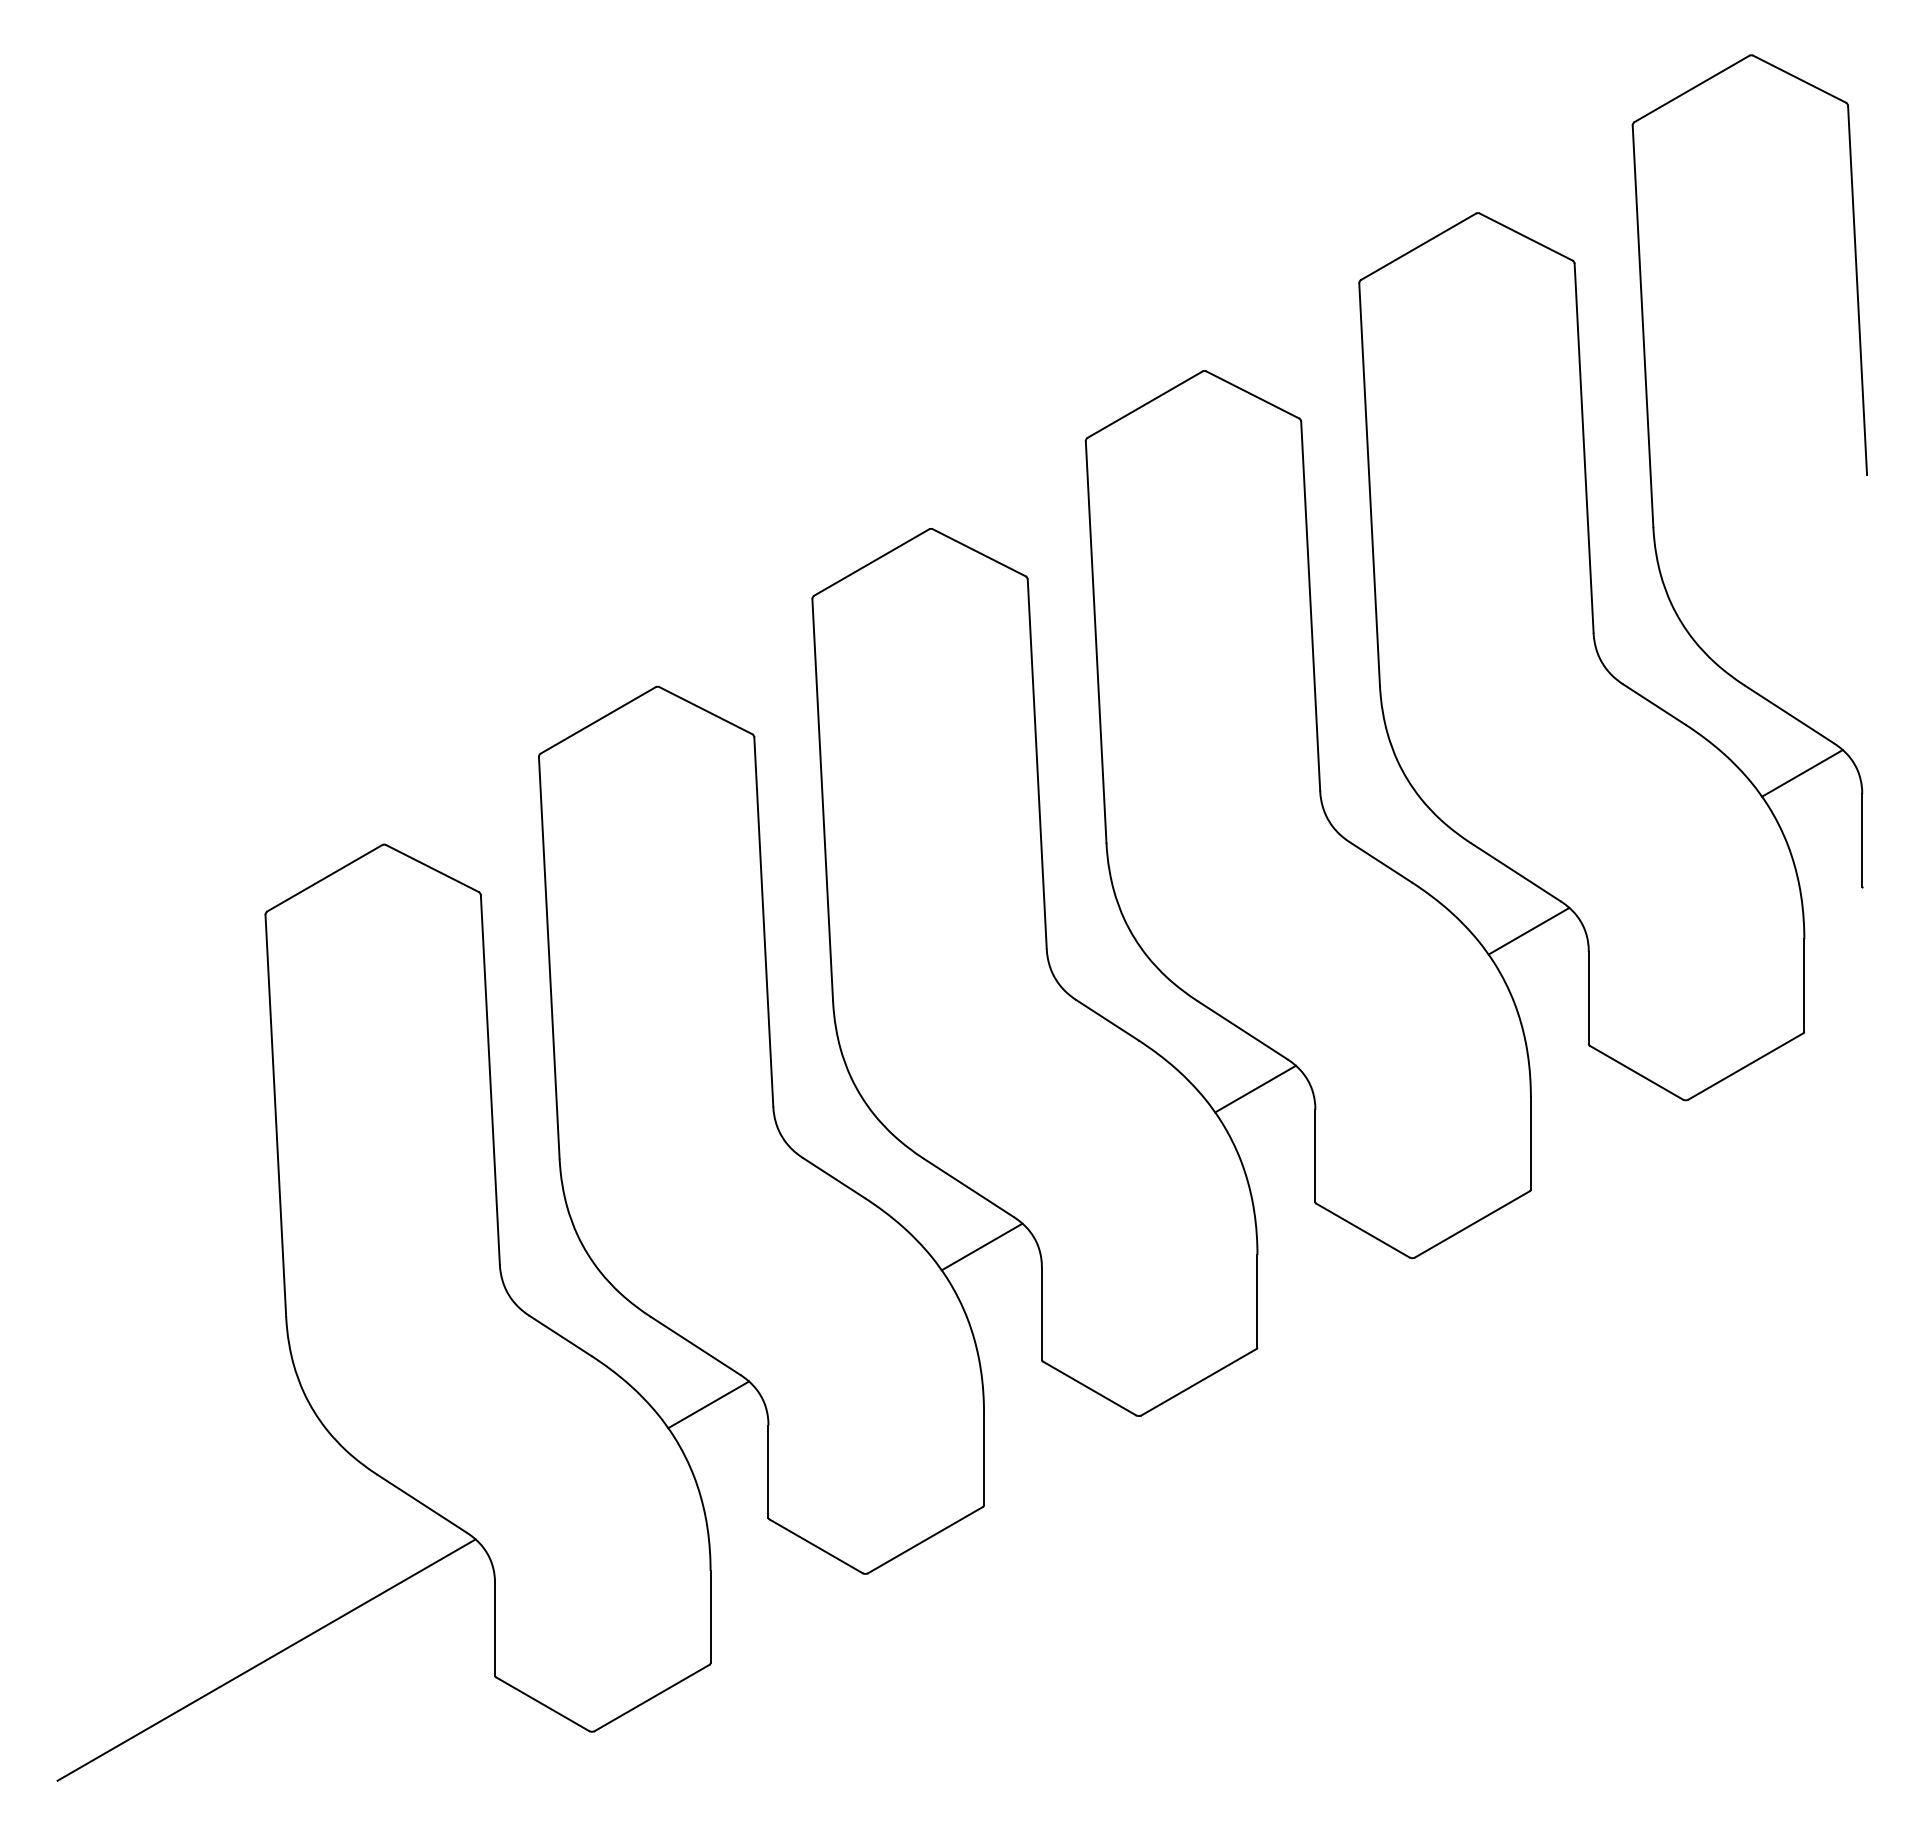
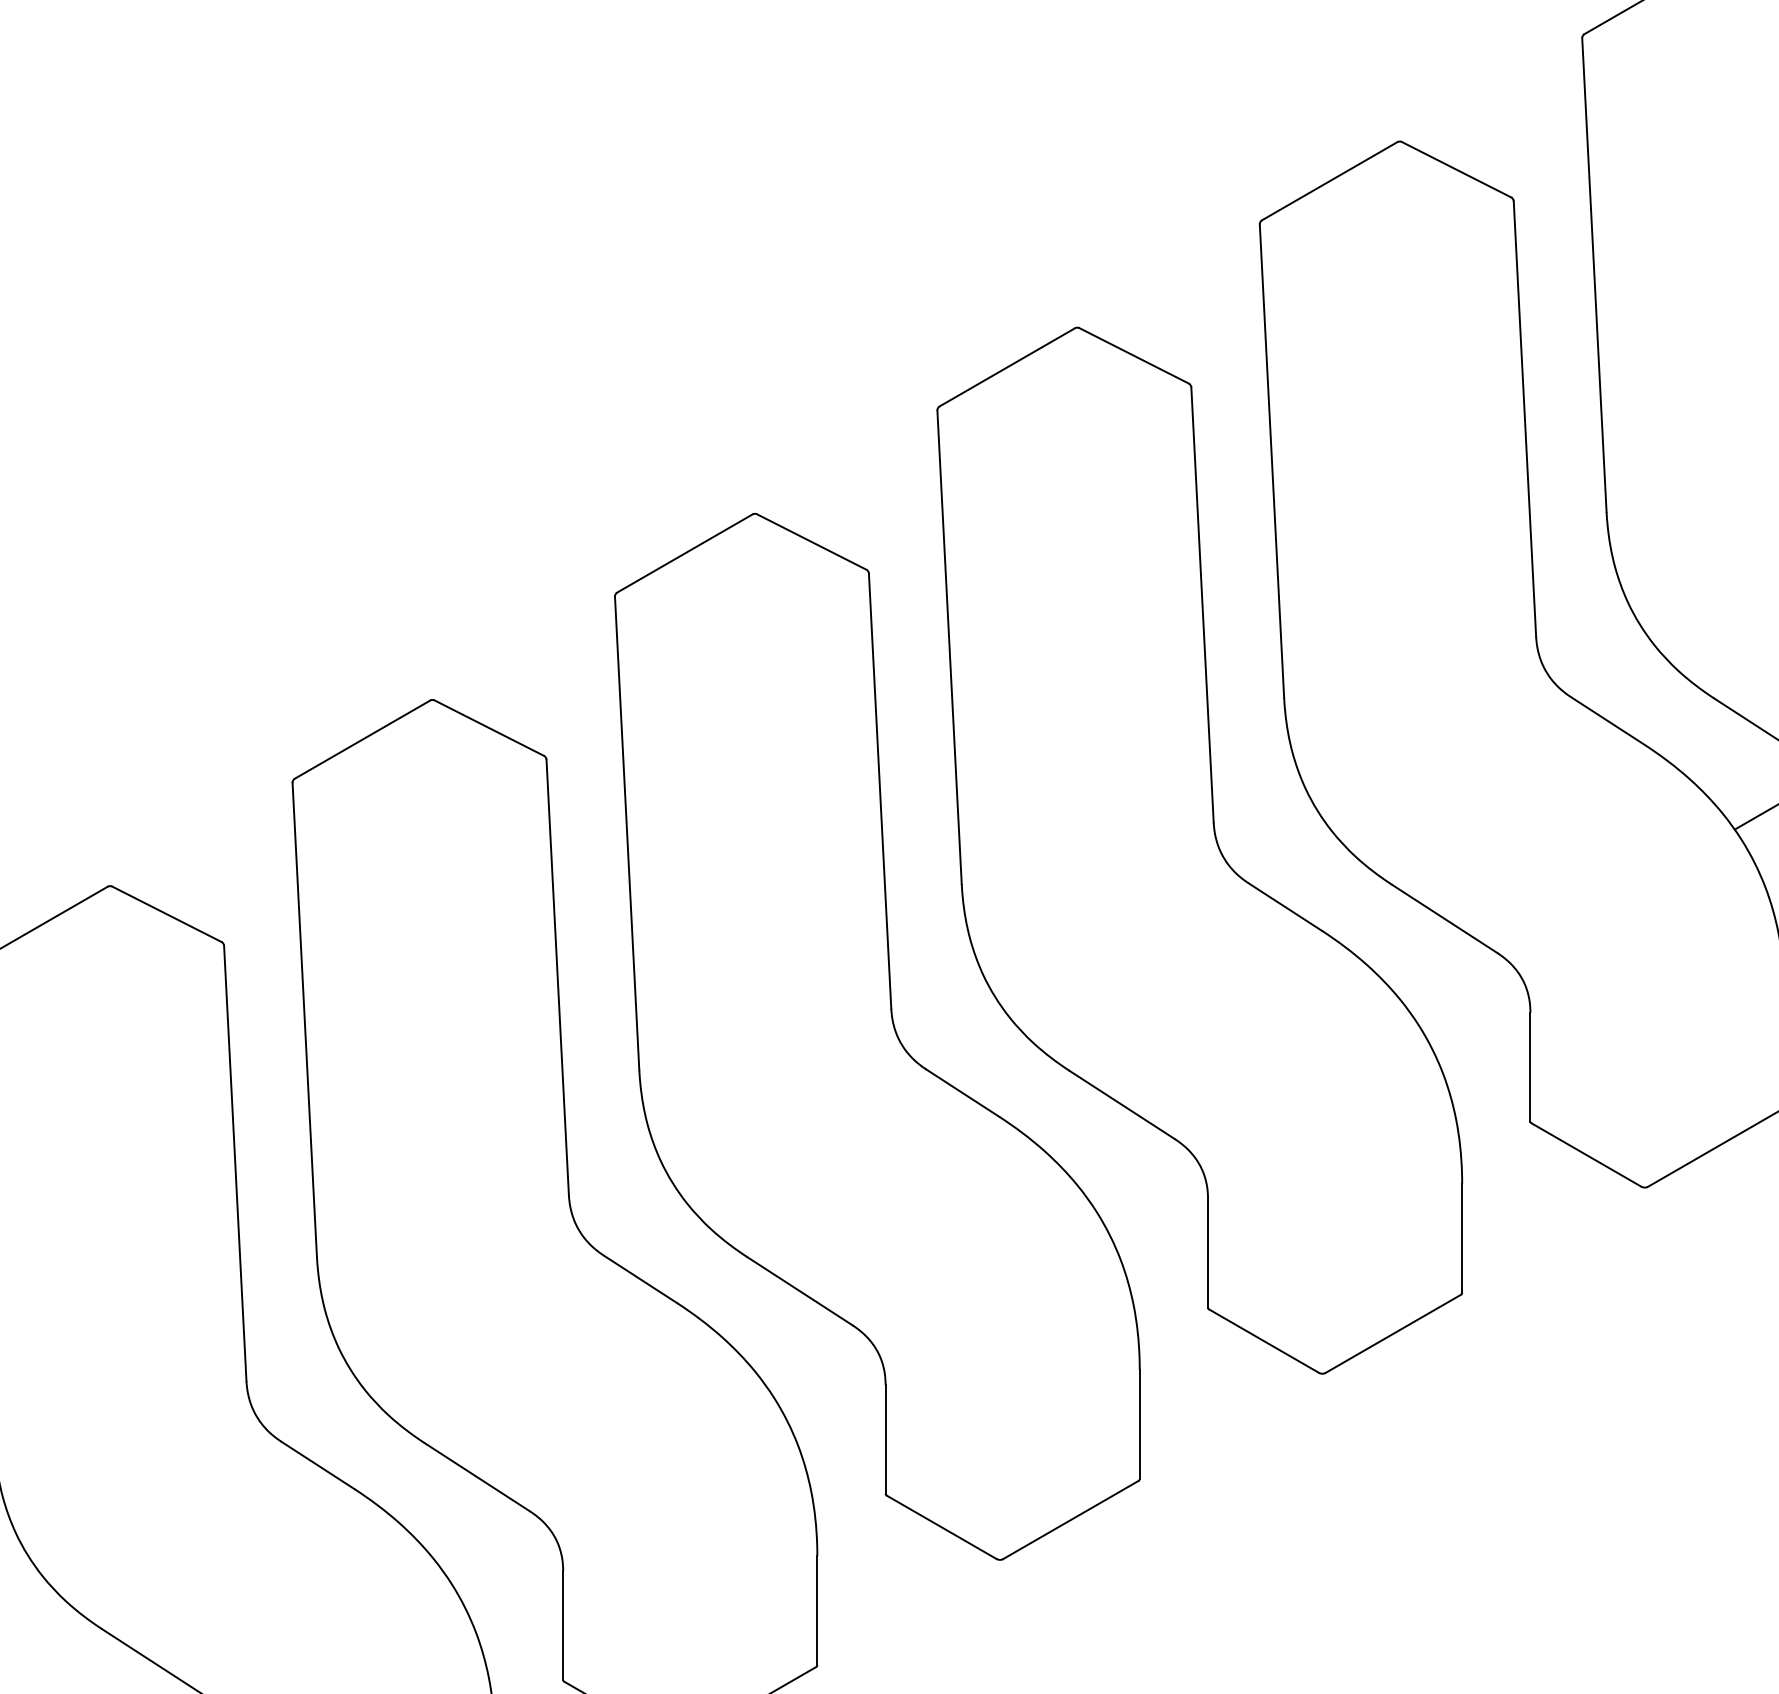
line: (1528, 930) -> (1459, 987), removed
line: (1255, 1088) -> (1137, 1173), removed
line: (981, 1246) -> (814, 1359), removed
line: (708, 1404) -> (492, 1546), removed

